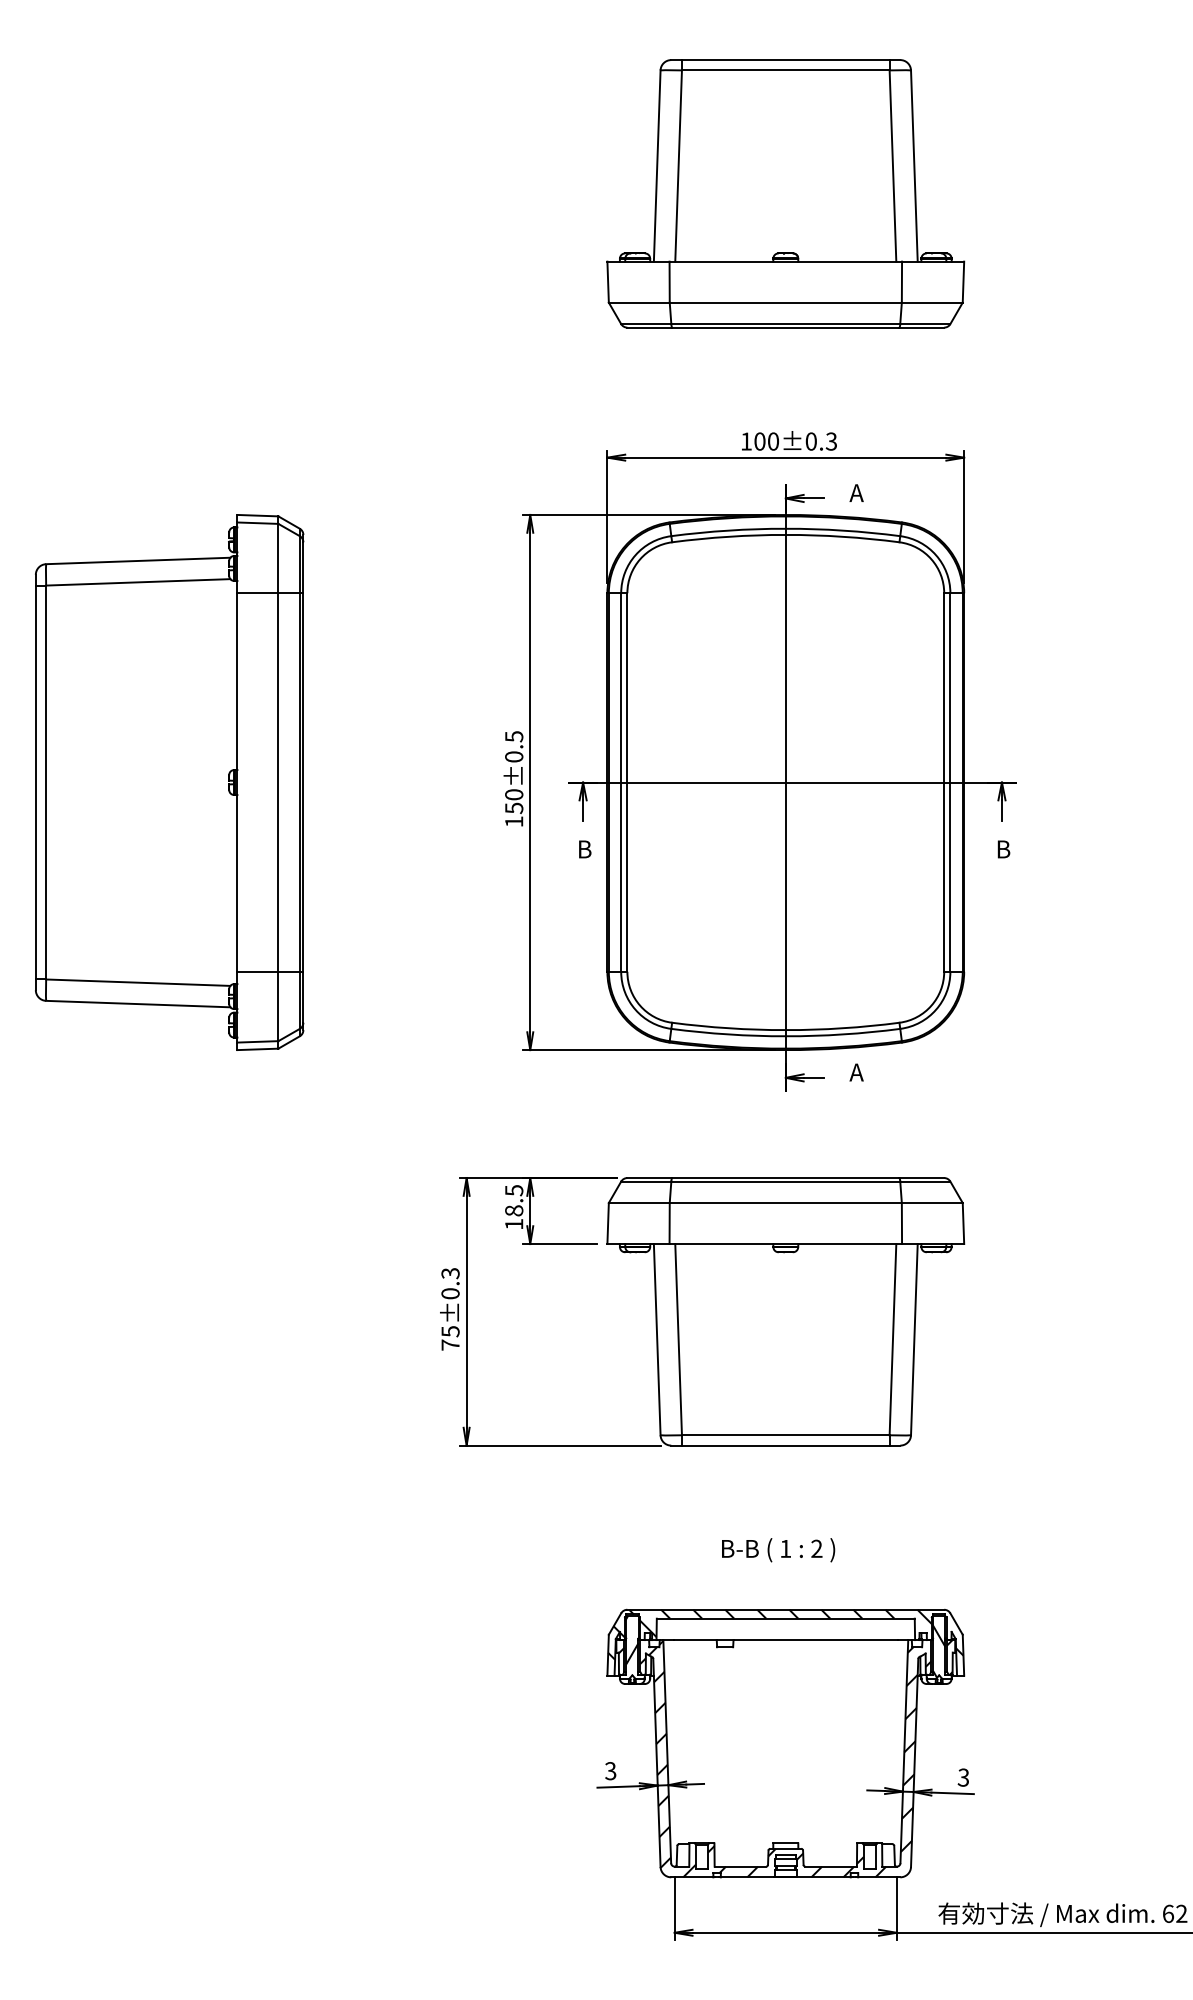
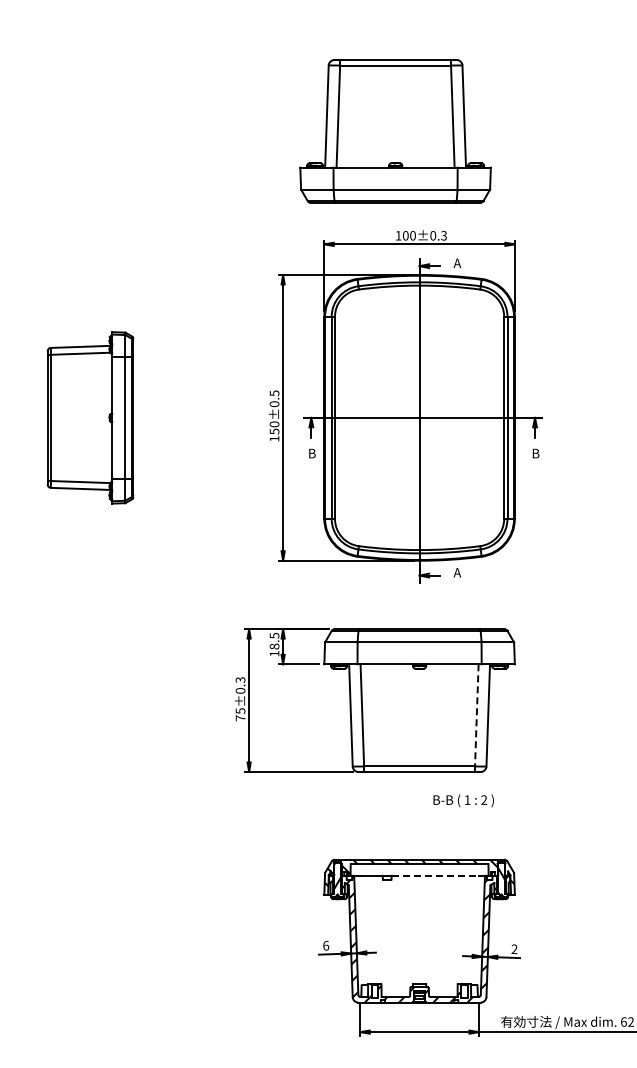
part: (785, 193) -> (395, 131), moved
part: (169, 781) -> (90, 417), size x0.6
line: (892, 1339) -> (476, 715), solid -> dashed
text: (778, 1549) -> (463, 800), moved
line: (815, 1639) -> (435, 875), solid -> dashed
text: (611, 1770) -> (326, 945), 3 -> 6
text: (963, 1778) -> (514, 949), 3 -> 2

